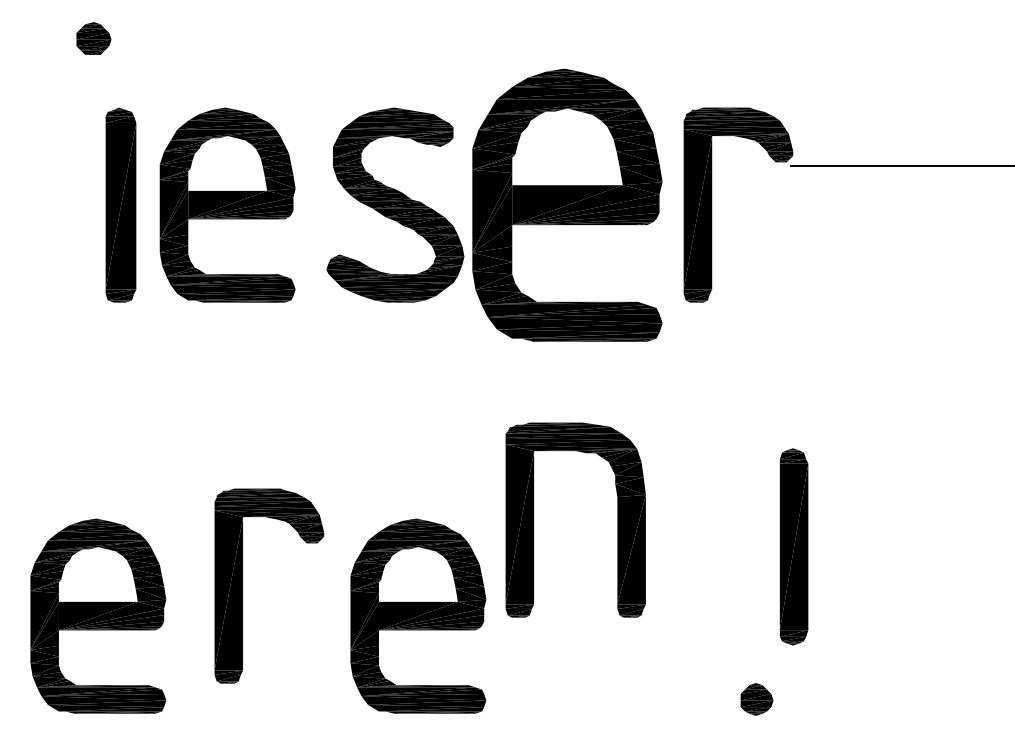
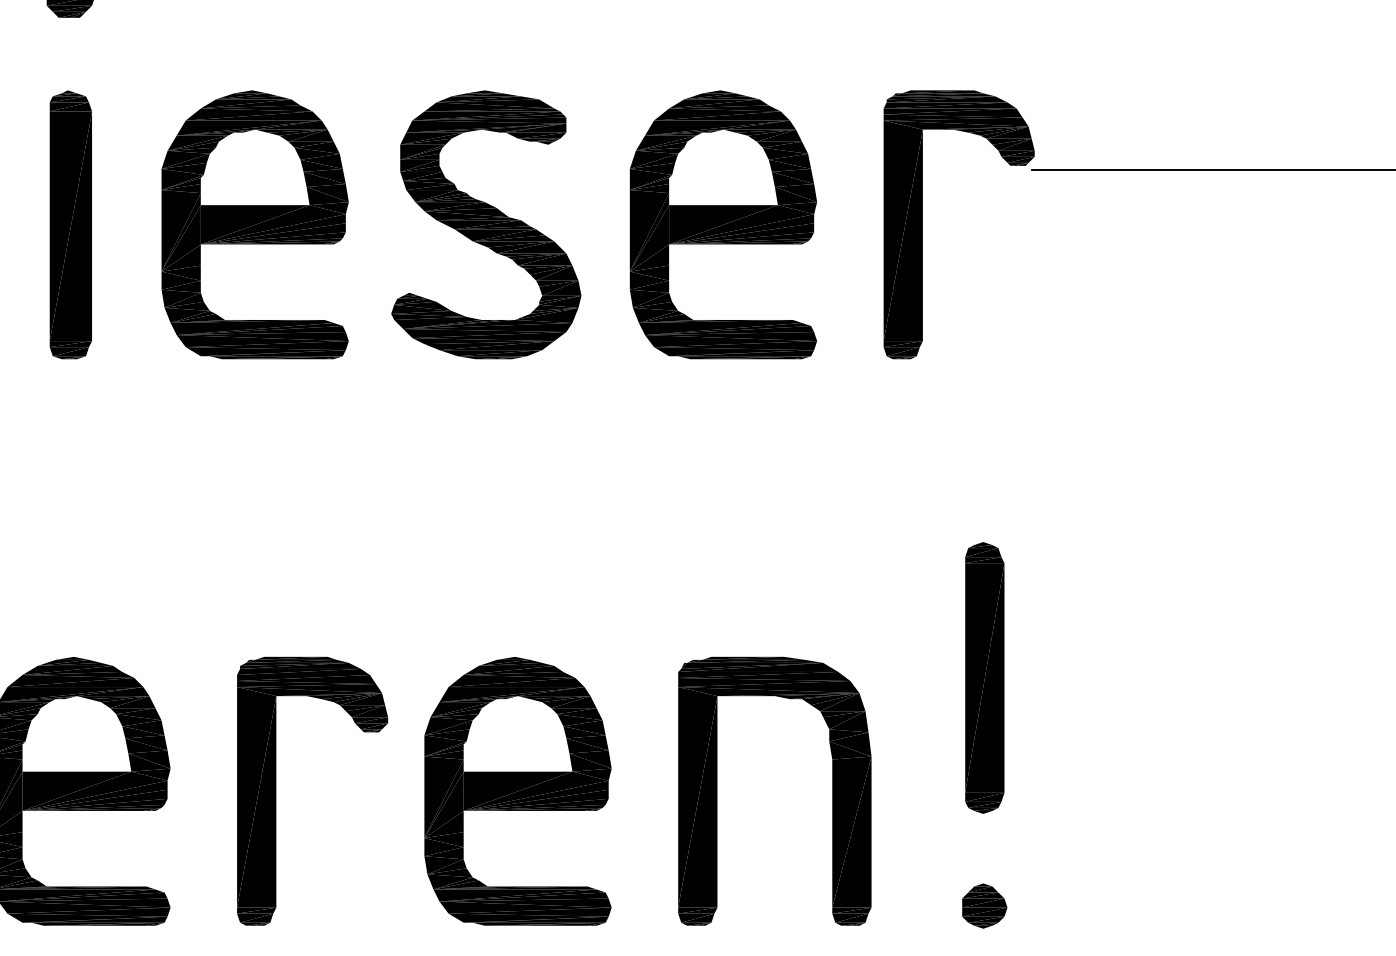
part: (120, 204) -> (70, 223), moved
part: (567, 204) -> (723, 223), size x0.71
part: (534, 519) -> (717, 790), moved
part: (793, 546) -> (984, 677), moved
part: (242, 585) -> (275, 790), moved

